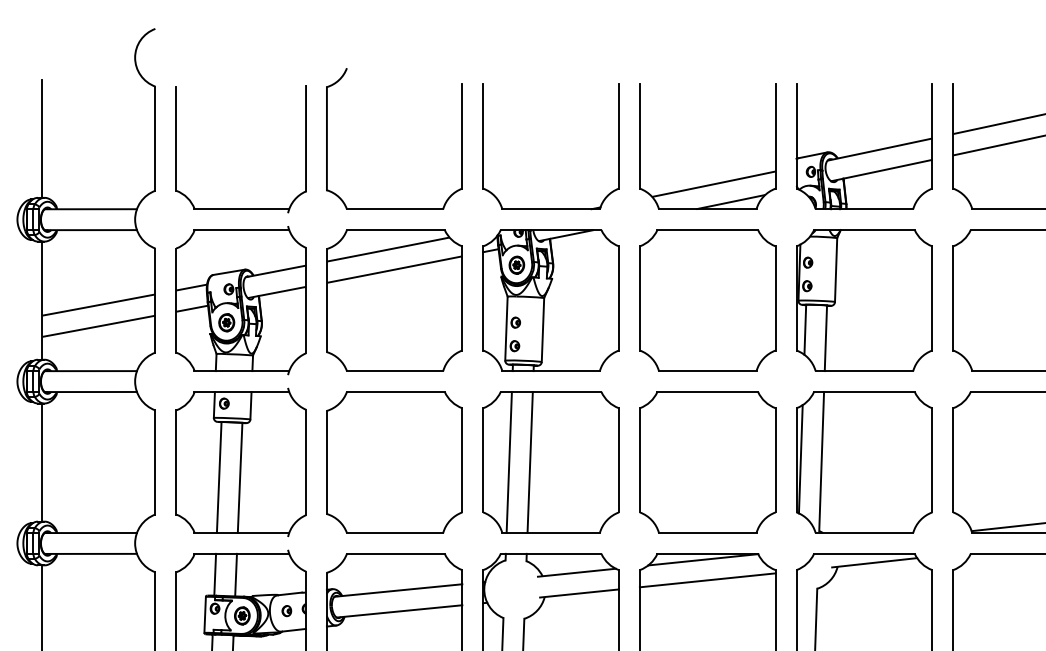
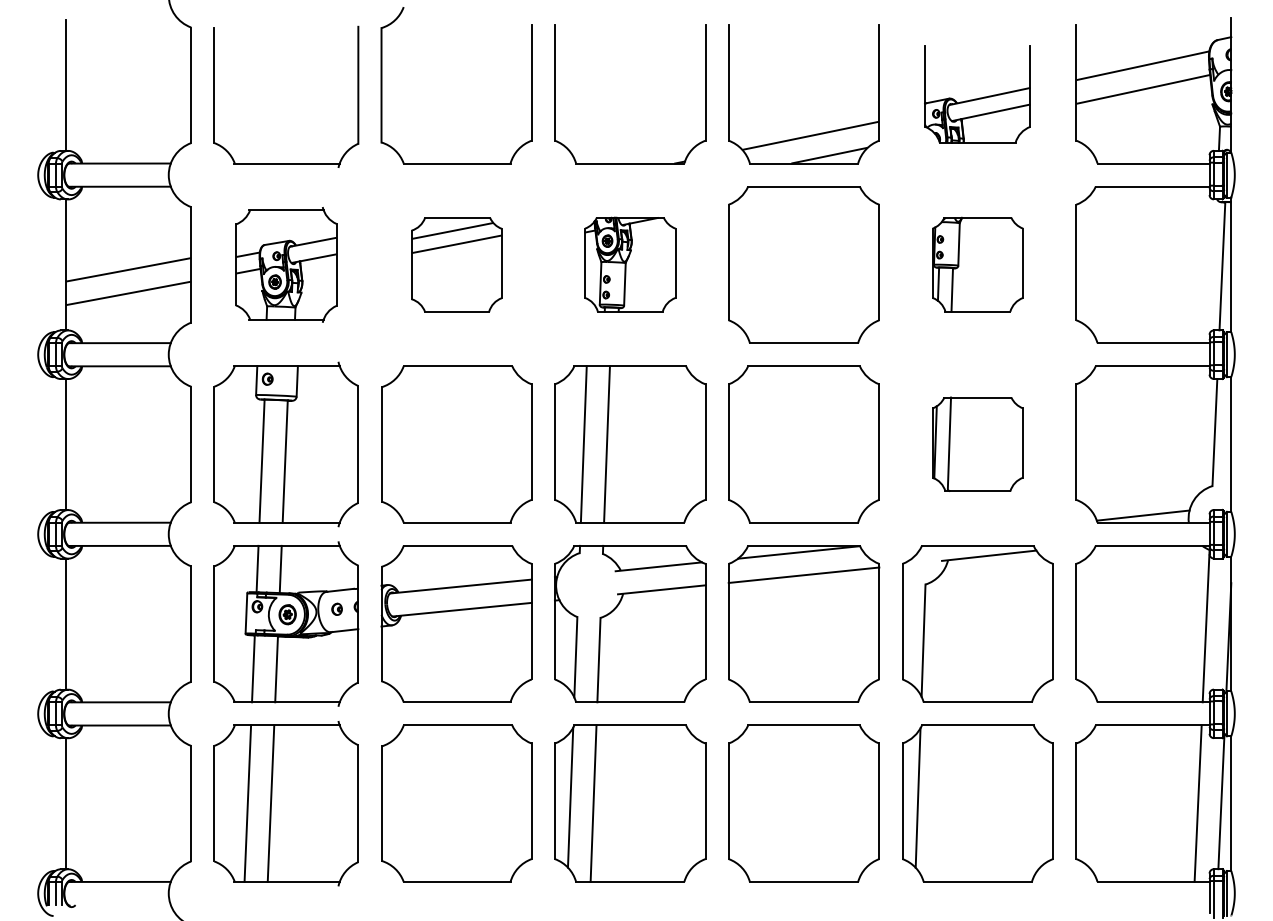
part: (864, 146) -> (977, 94), size x0.7
part: (240, 300) -> (285, 264), size x0.7
part: (394, 300) -> (456, 264), size x0.6
part: (551, 300) -> (630, 264), size x0.6
part: (864, 300) -> (977, 264), size x0.6
part: (864, 462) -> (977, 444), size x0.6

